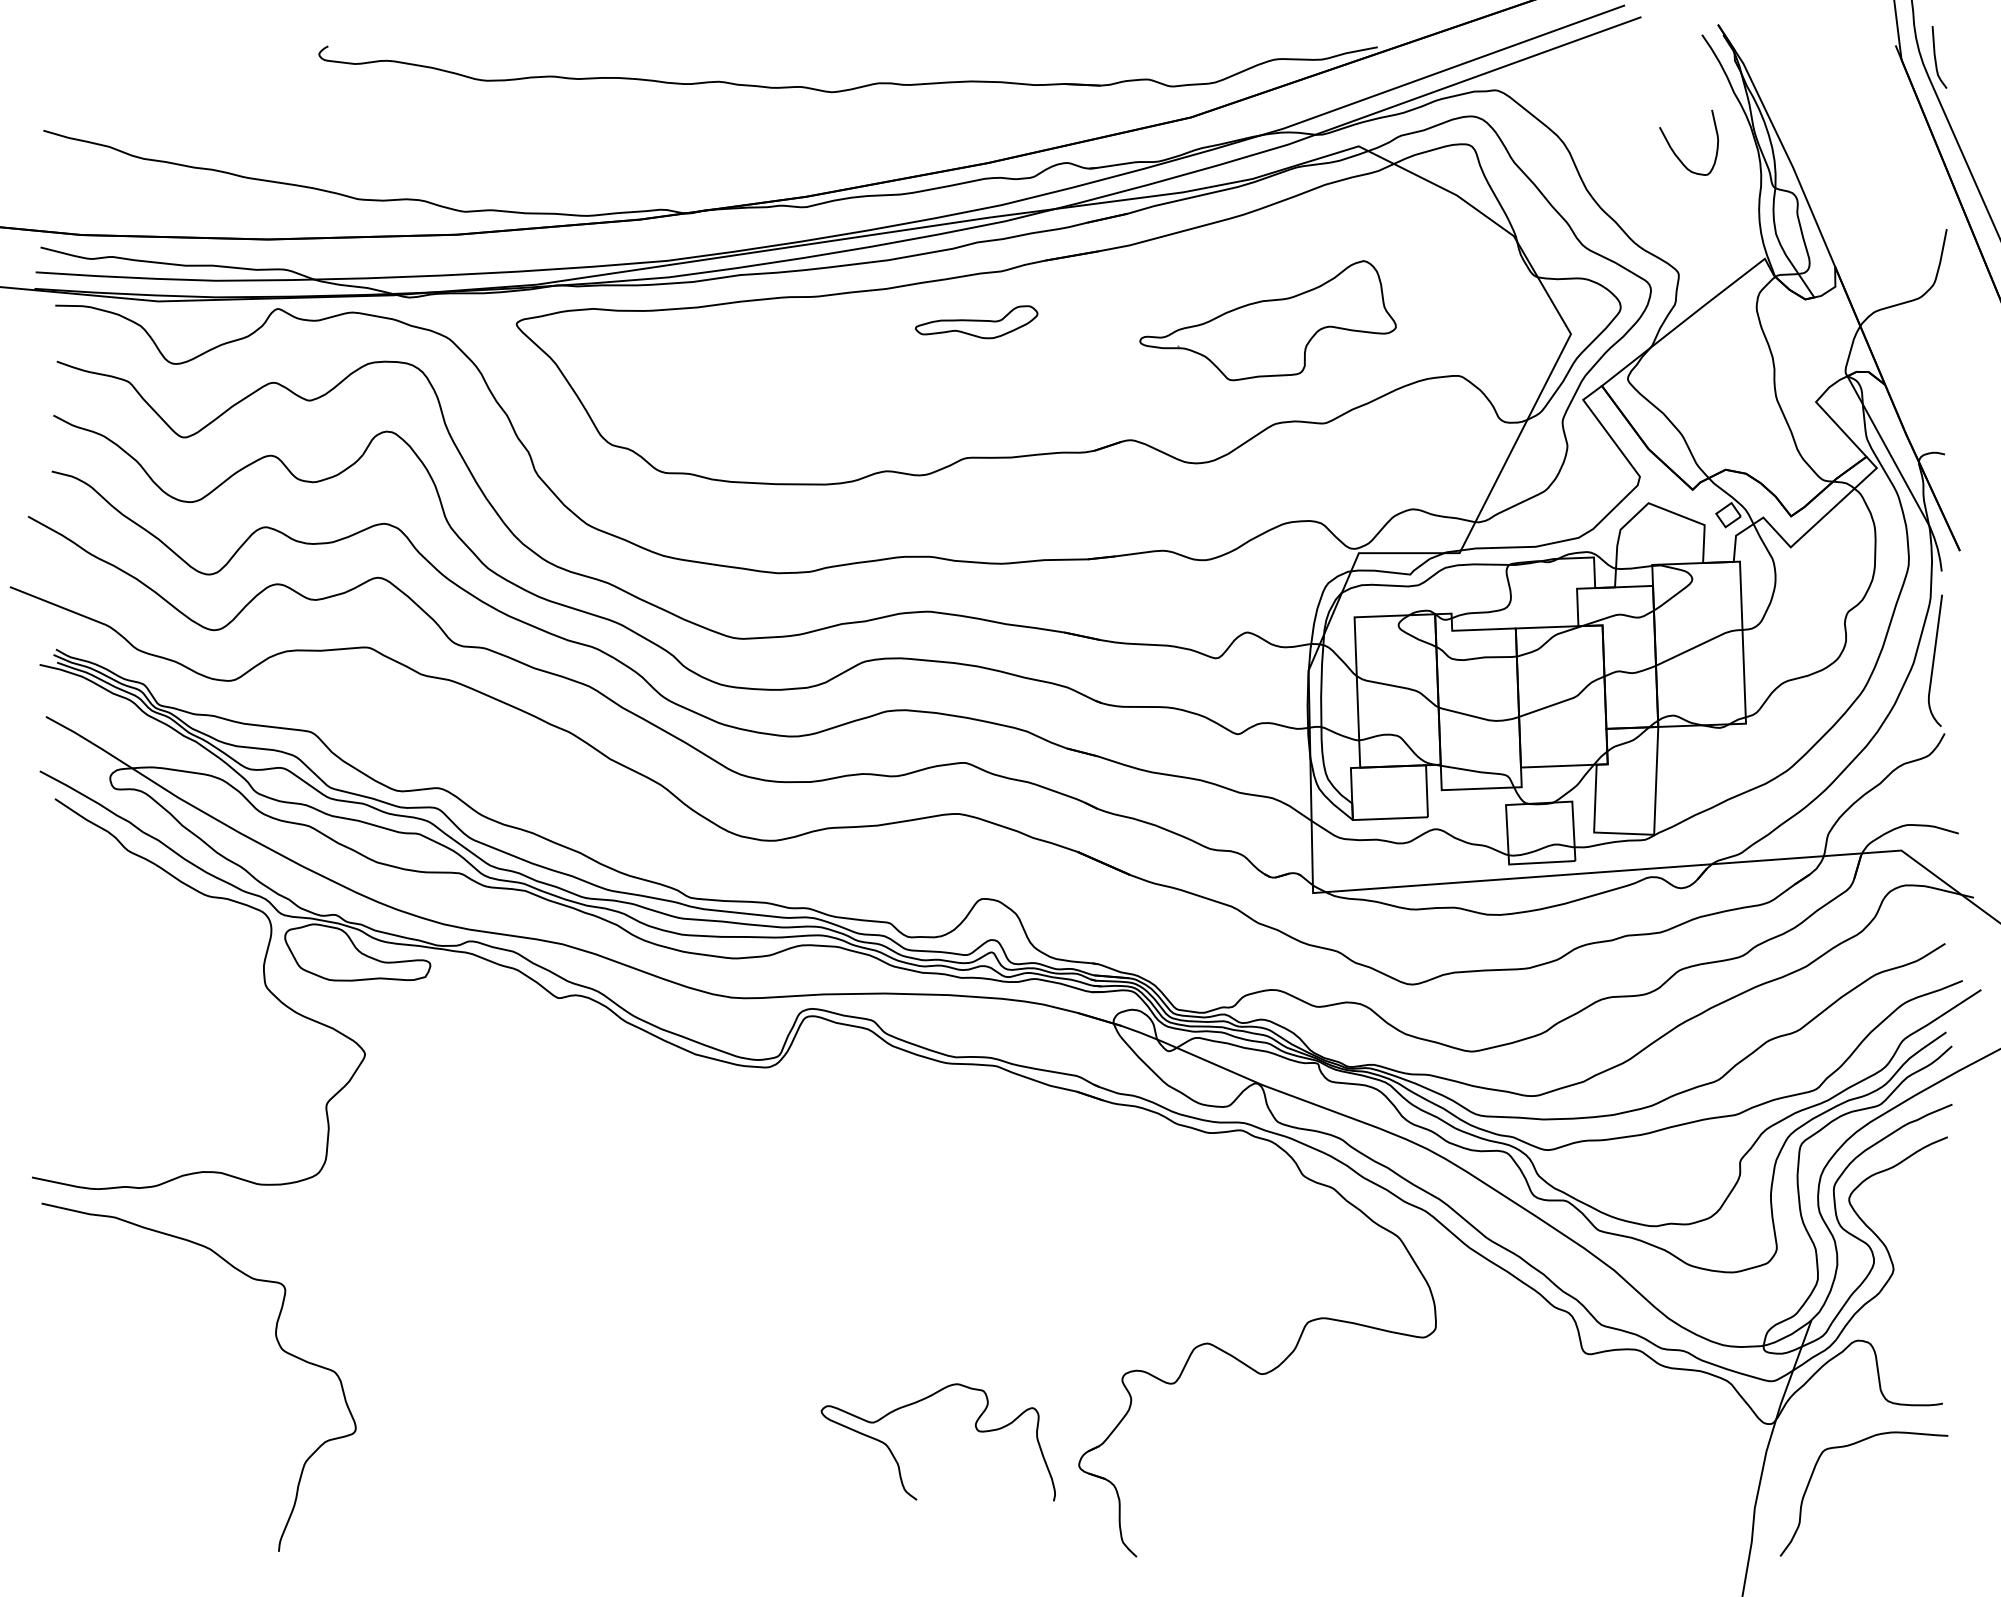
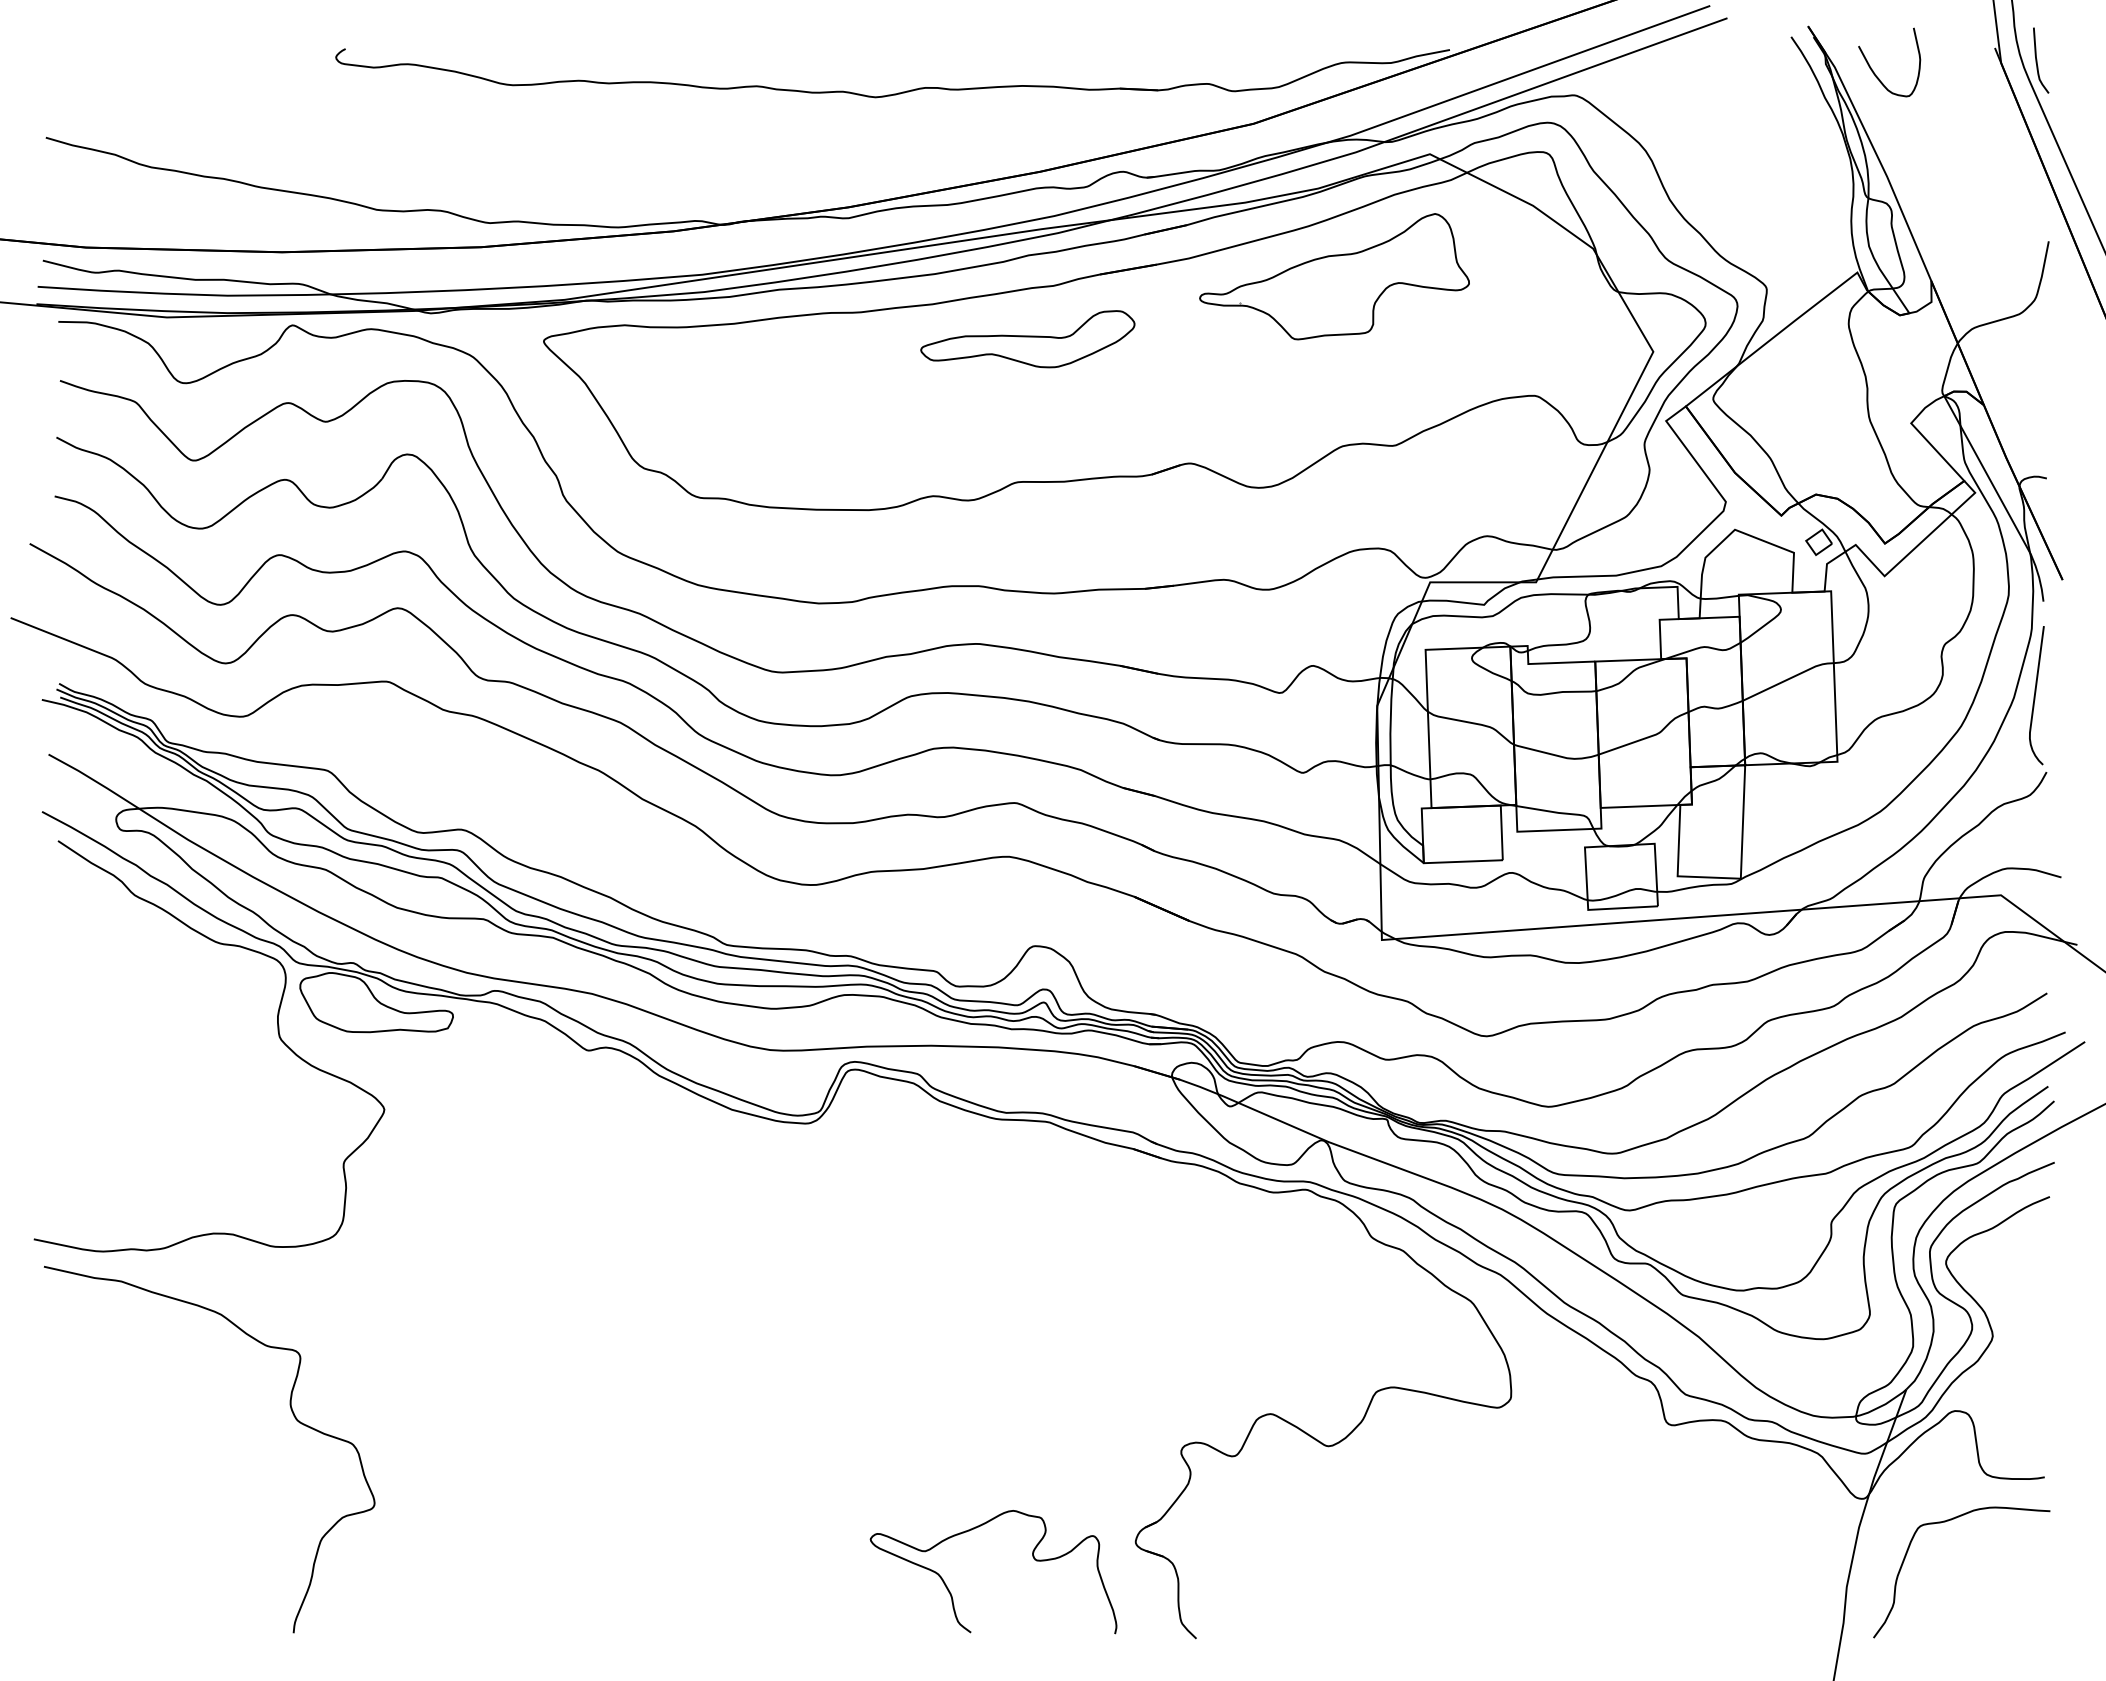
curve: (1675, 153) -> (1875, 73), moved
part: (1268, 320) -> (1334, 276), moved
part: (976, 322) -> (1027, 339), size x1.67
curve: (975, 1427) -> (1032, 1556), moved

